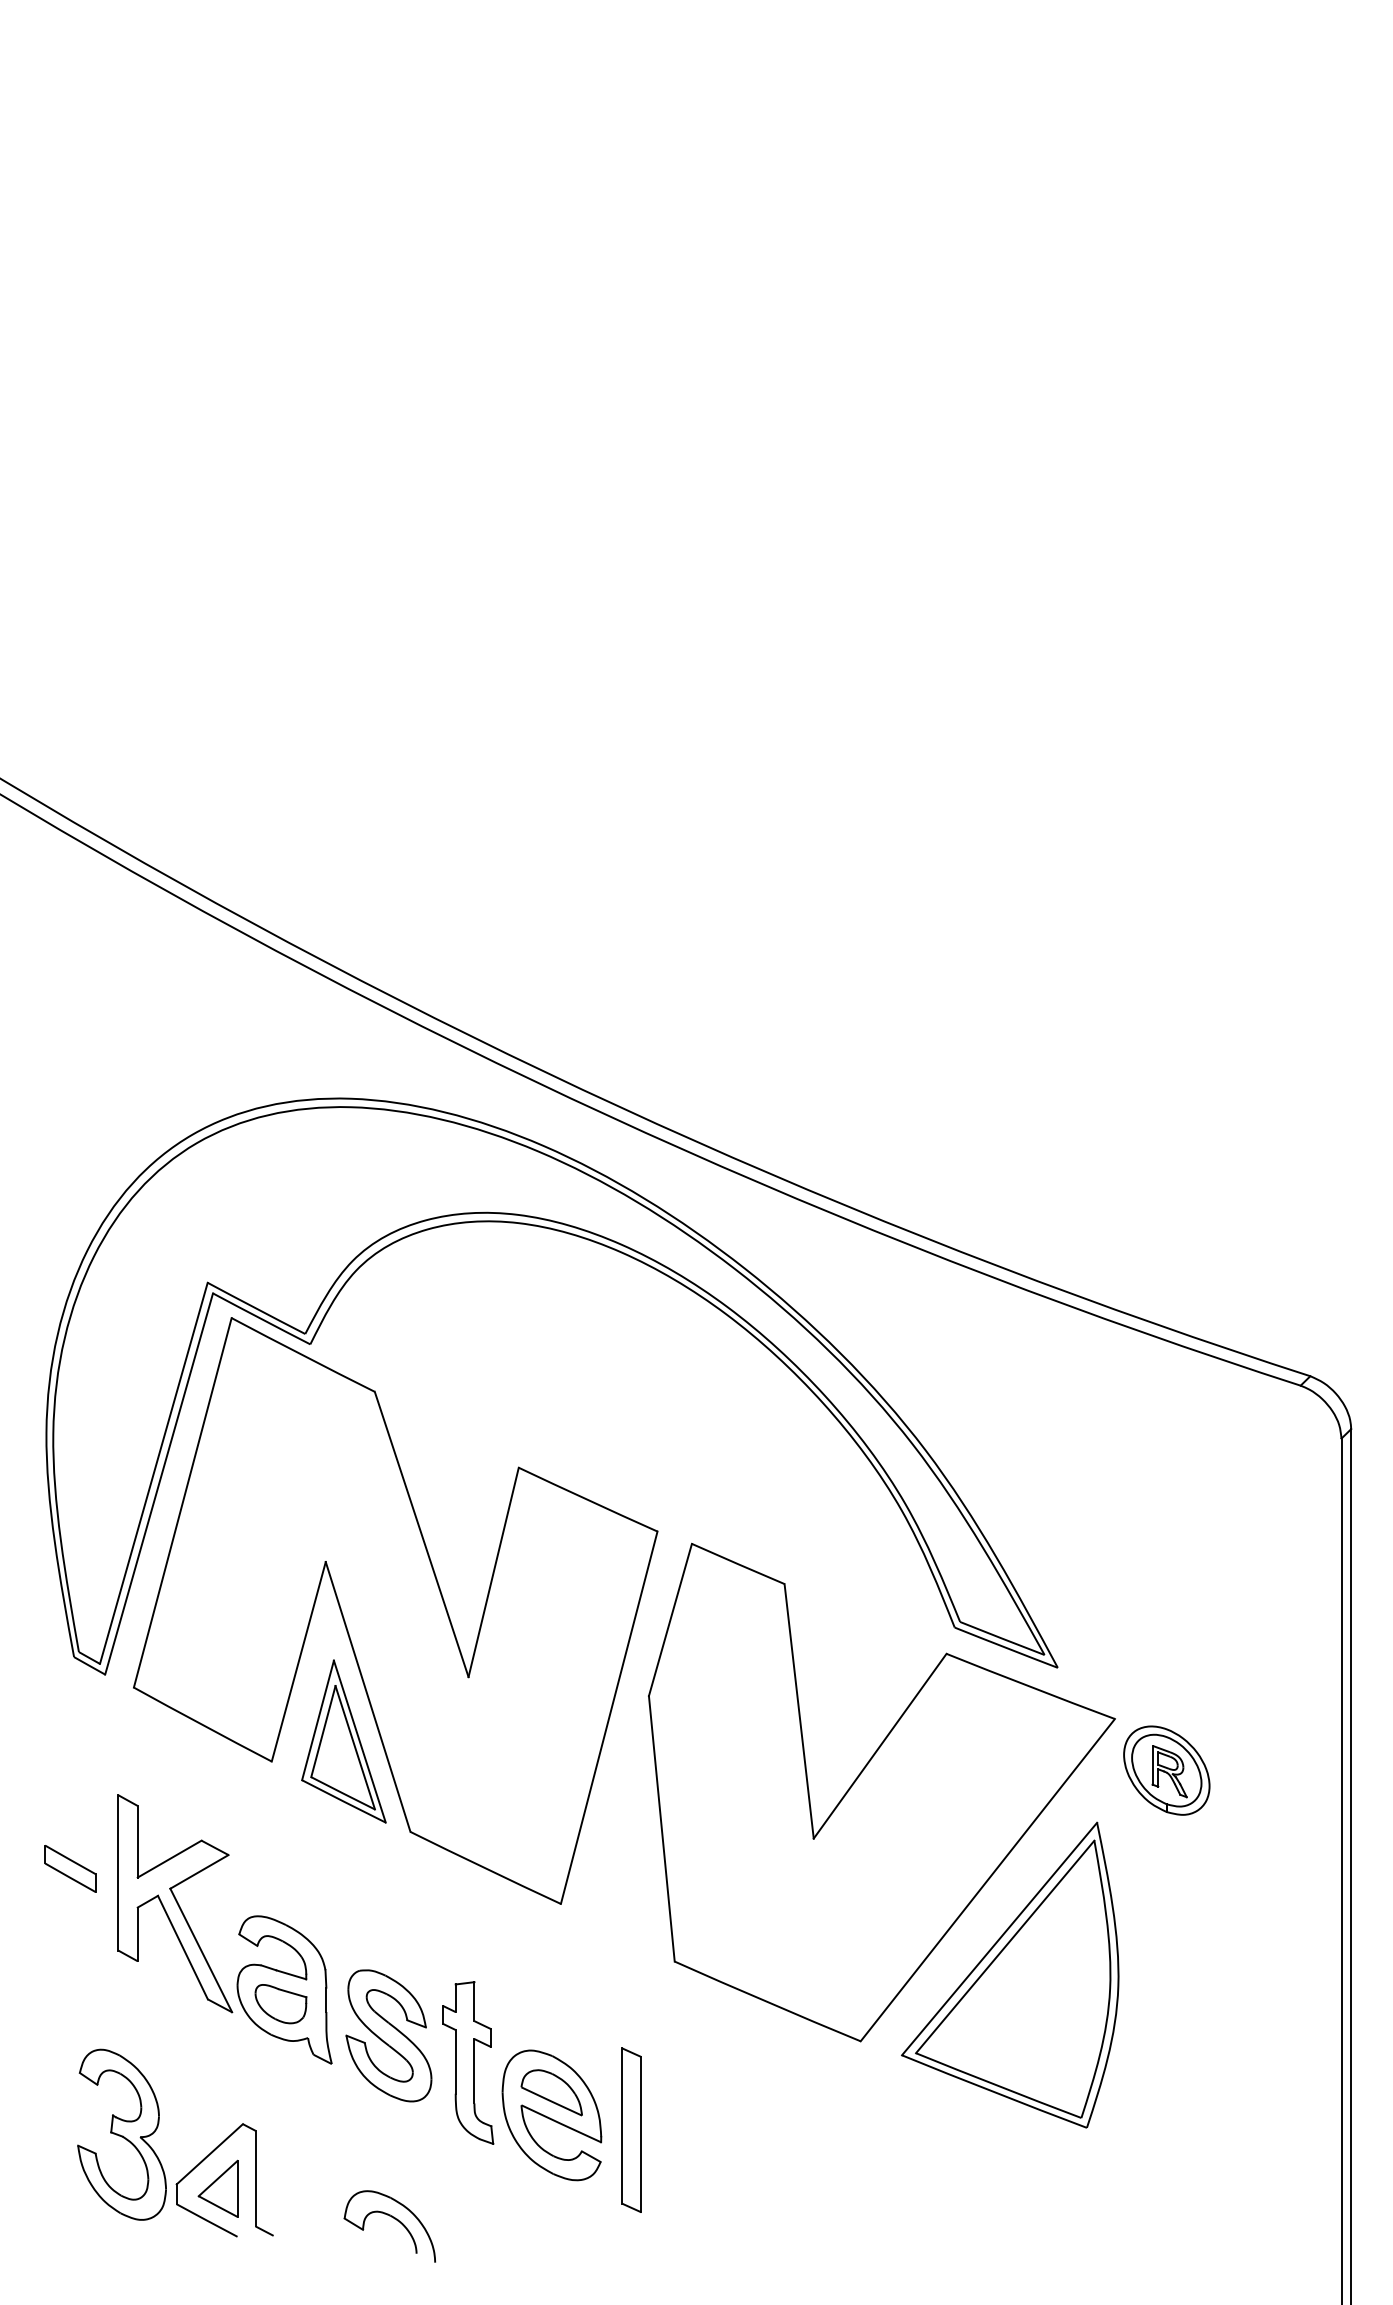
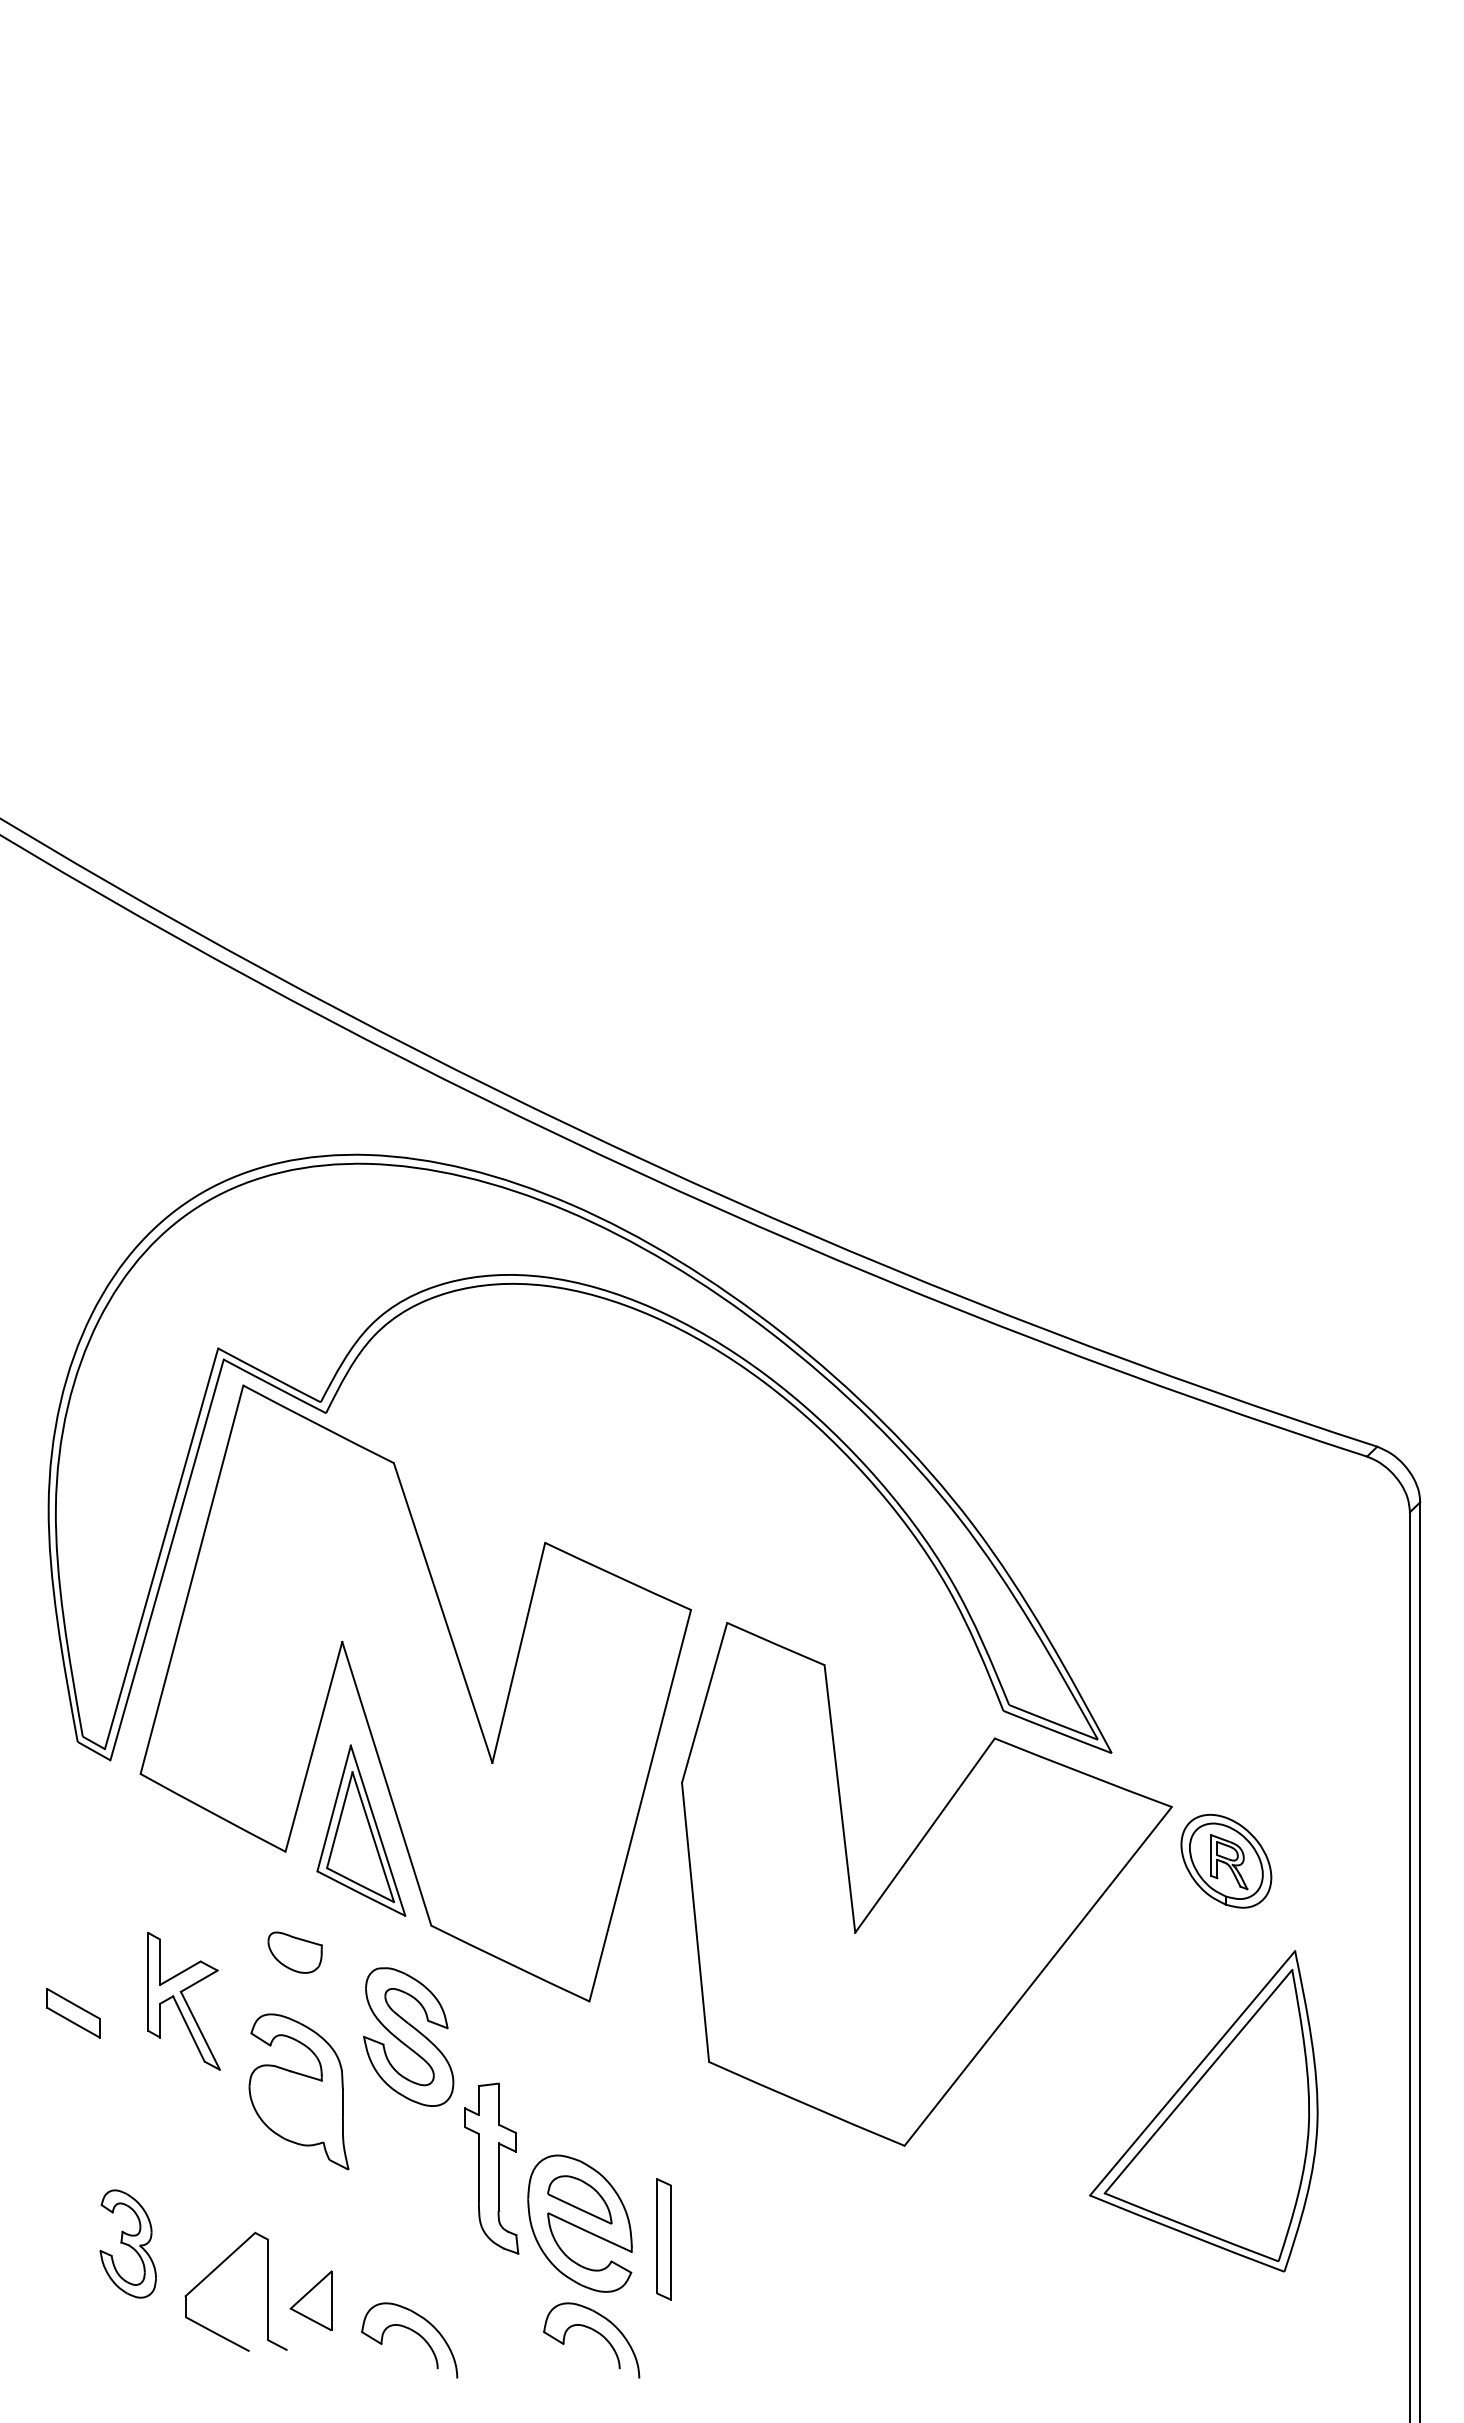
part: (70, 1868) -> (73, 2013), moved
part: (174, 1904) -> (183, 2001), size x0.6
part: (1009, 1975) -> (1203, 2111), moved
part: (280, 2003) -> (294, 1952), moved
part: (388, 2035) -> (408, 2036), moved
part: (631, 2130) -> (663, 2239), size x0.7
part: (122, 2134) -> (128, 2243), size x0.6
part: (217, 2188) -> (310, 2300), moved
part: (566, 2218) -> (595, 2332), added

